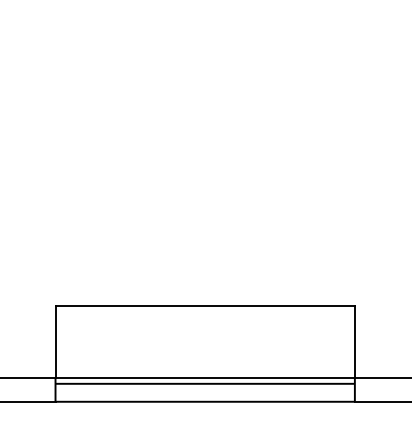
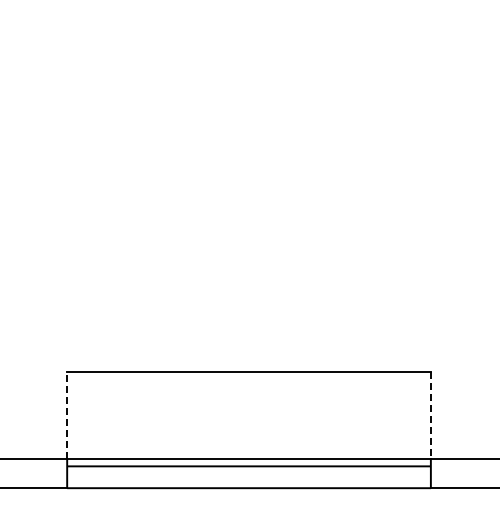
line: (55, 341) -> (67, 415), solid -> dashed
line: (354, 341) -> (430, 415), solid -> dashed

